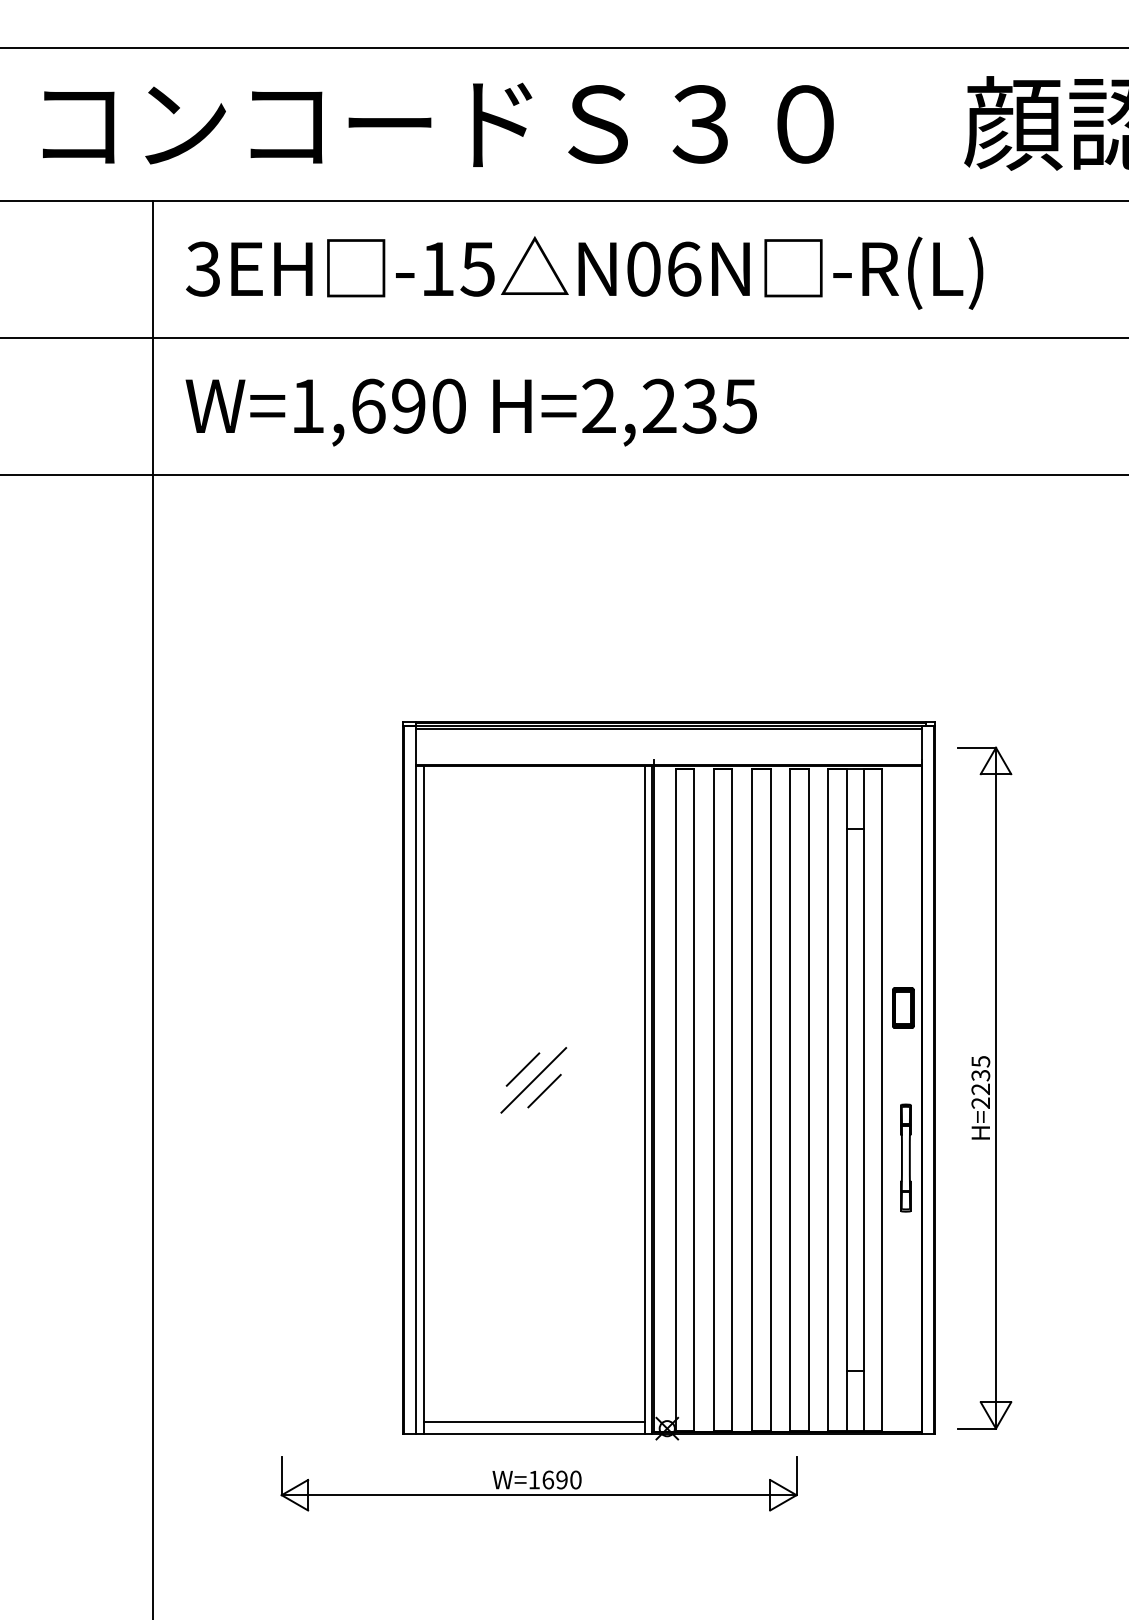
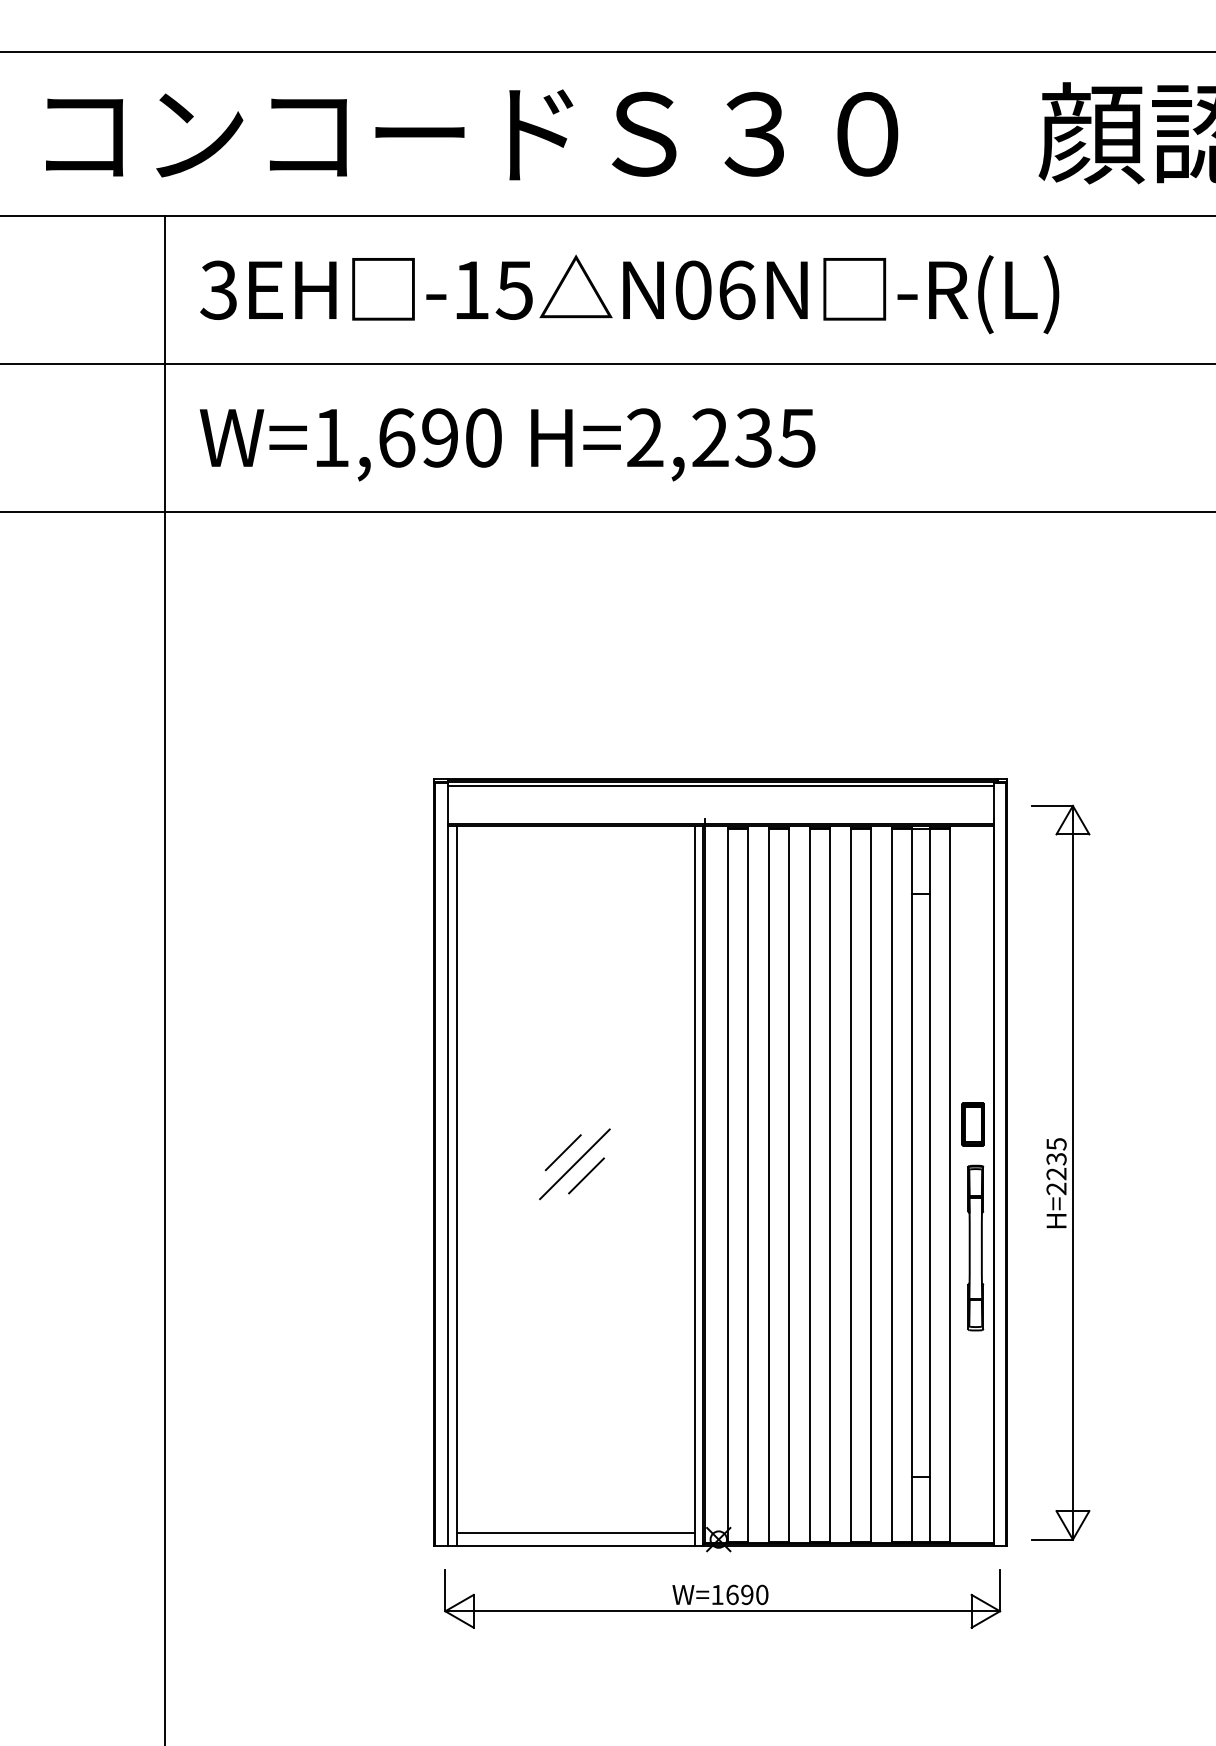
part: (902, 1008) -> (972, 1124), moved
part: (905, 1157) -> (975, 1247), size x1.43
part: (538, 1483) -> (722, 1598), moved

